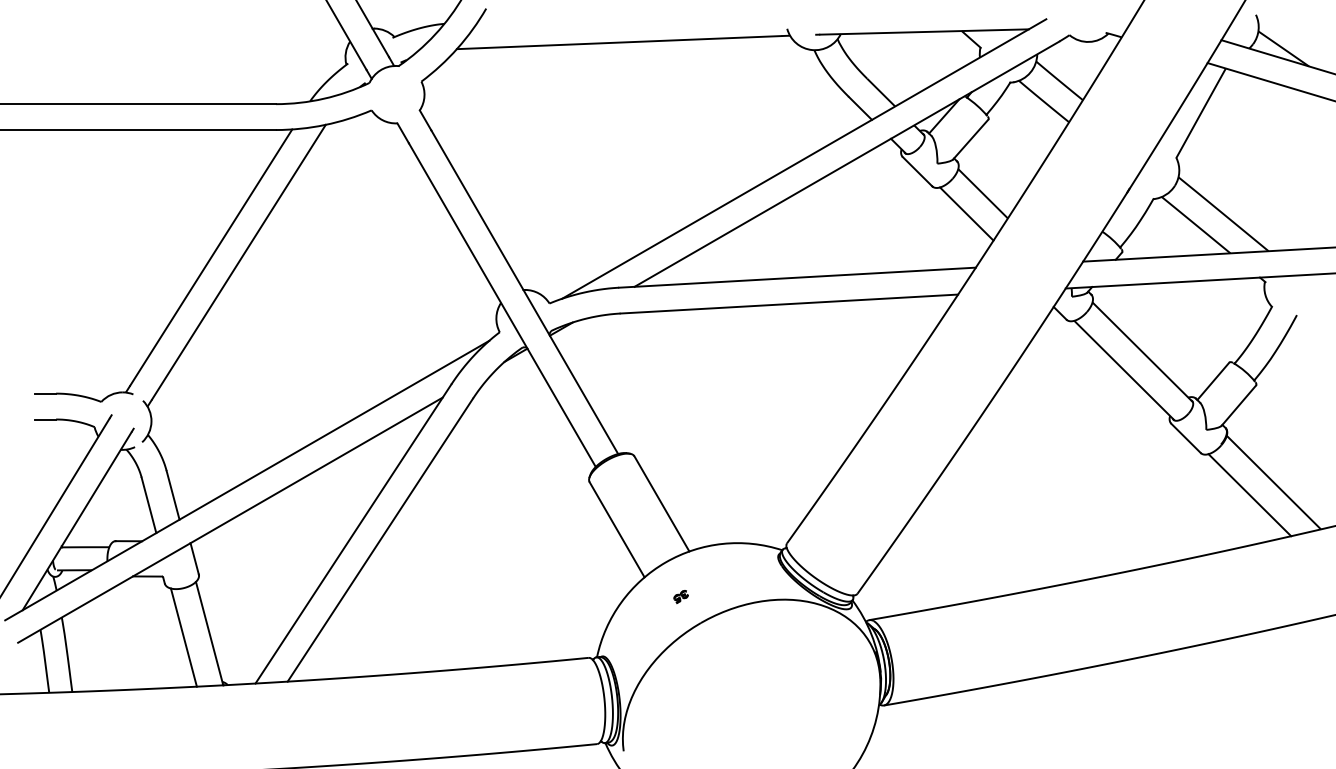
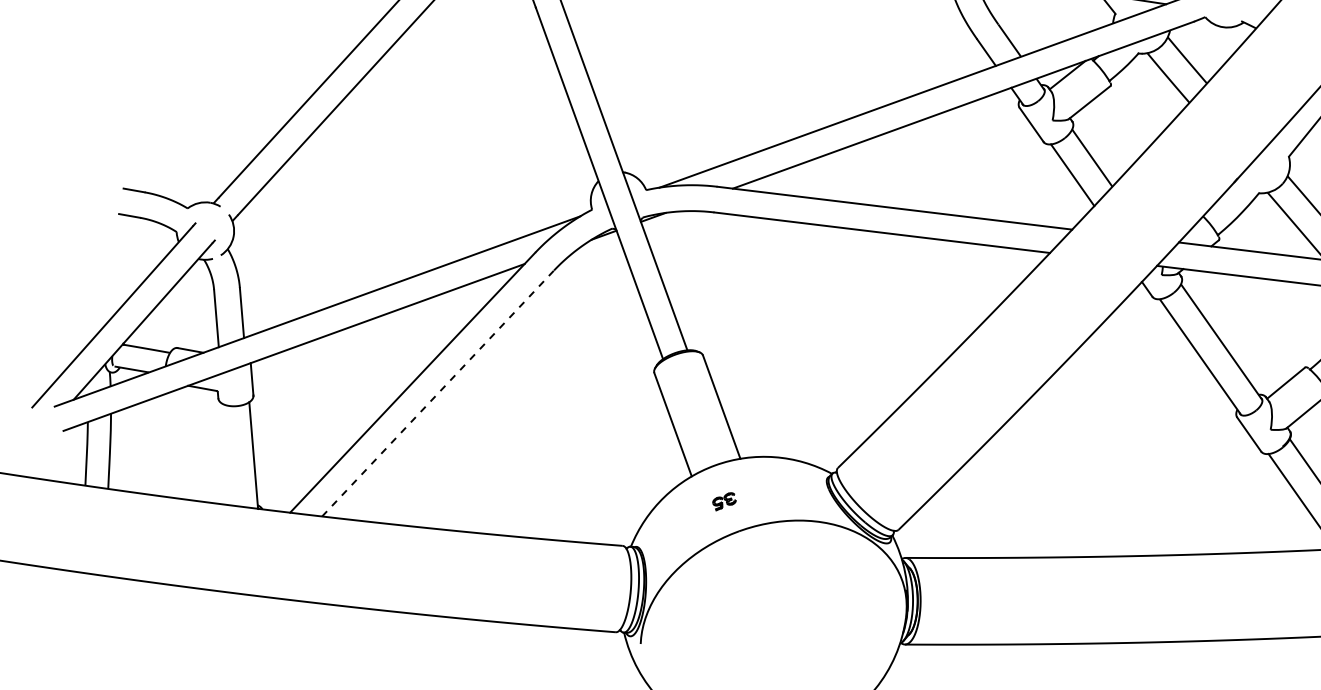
line: (380, 539) -> (438, 392), solid -> dashed
part: (680, 597) -> (723, 502), size x1.6
line: (183, 637) -> (227, 454), removed

